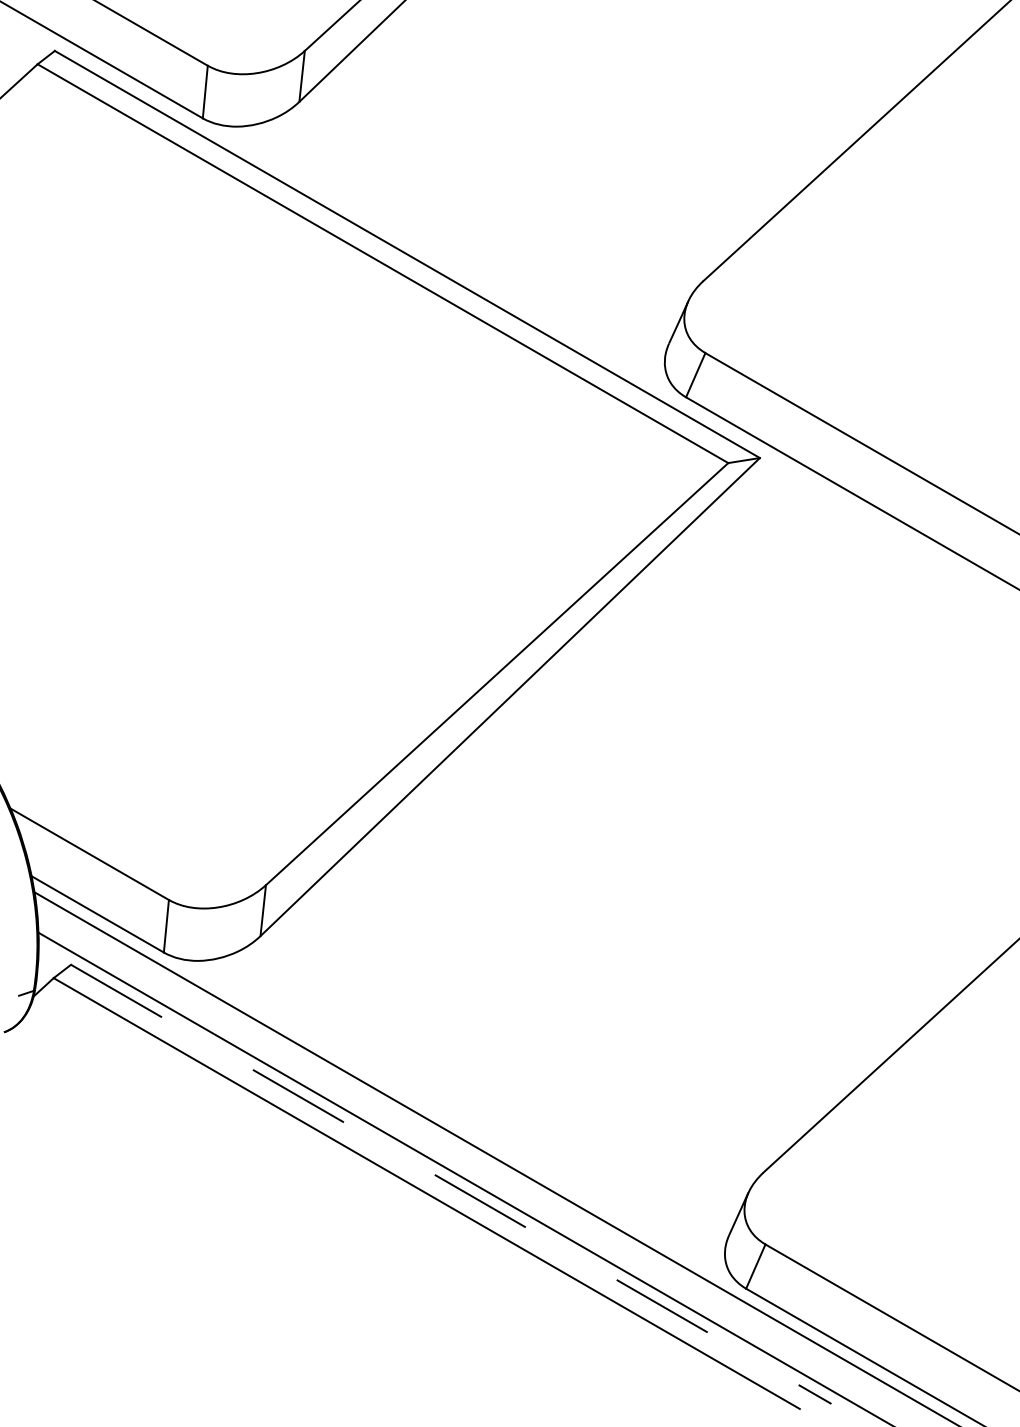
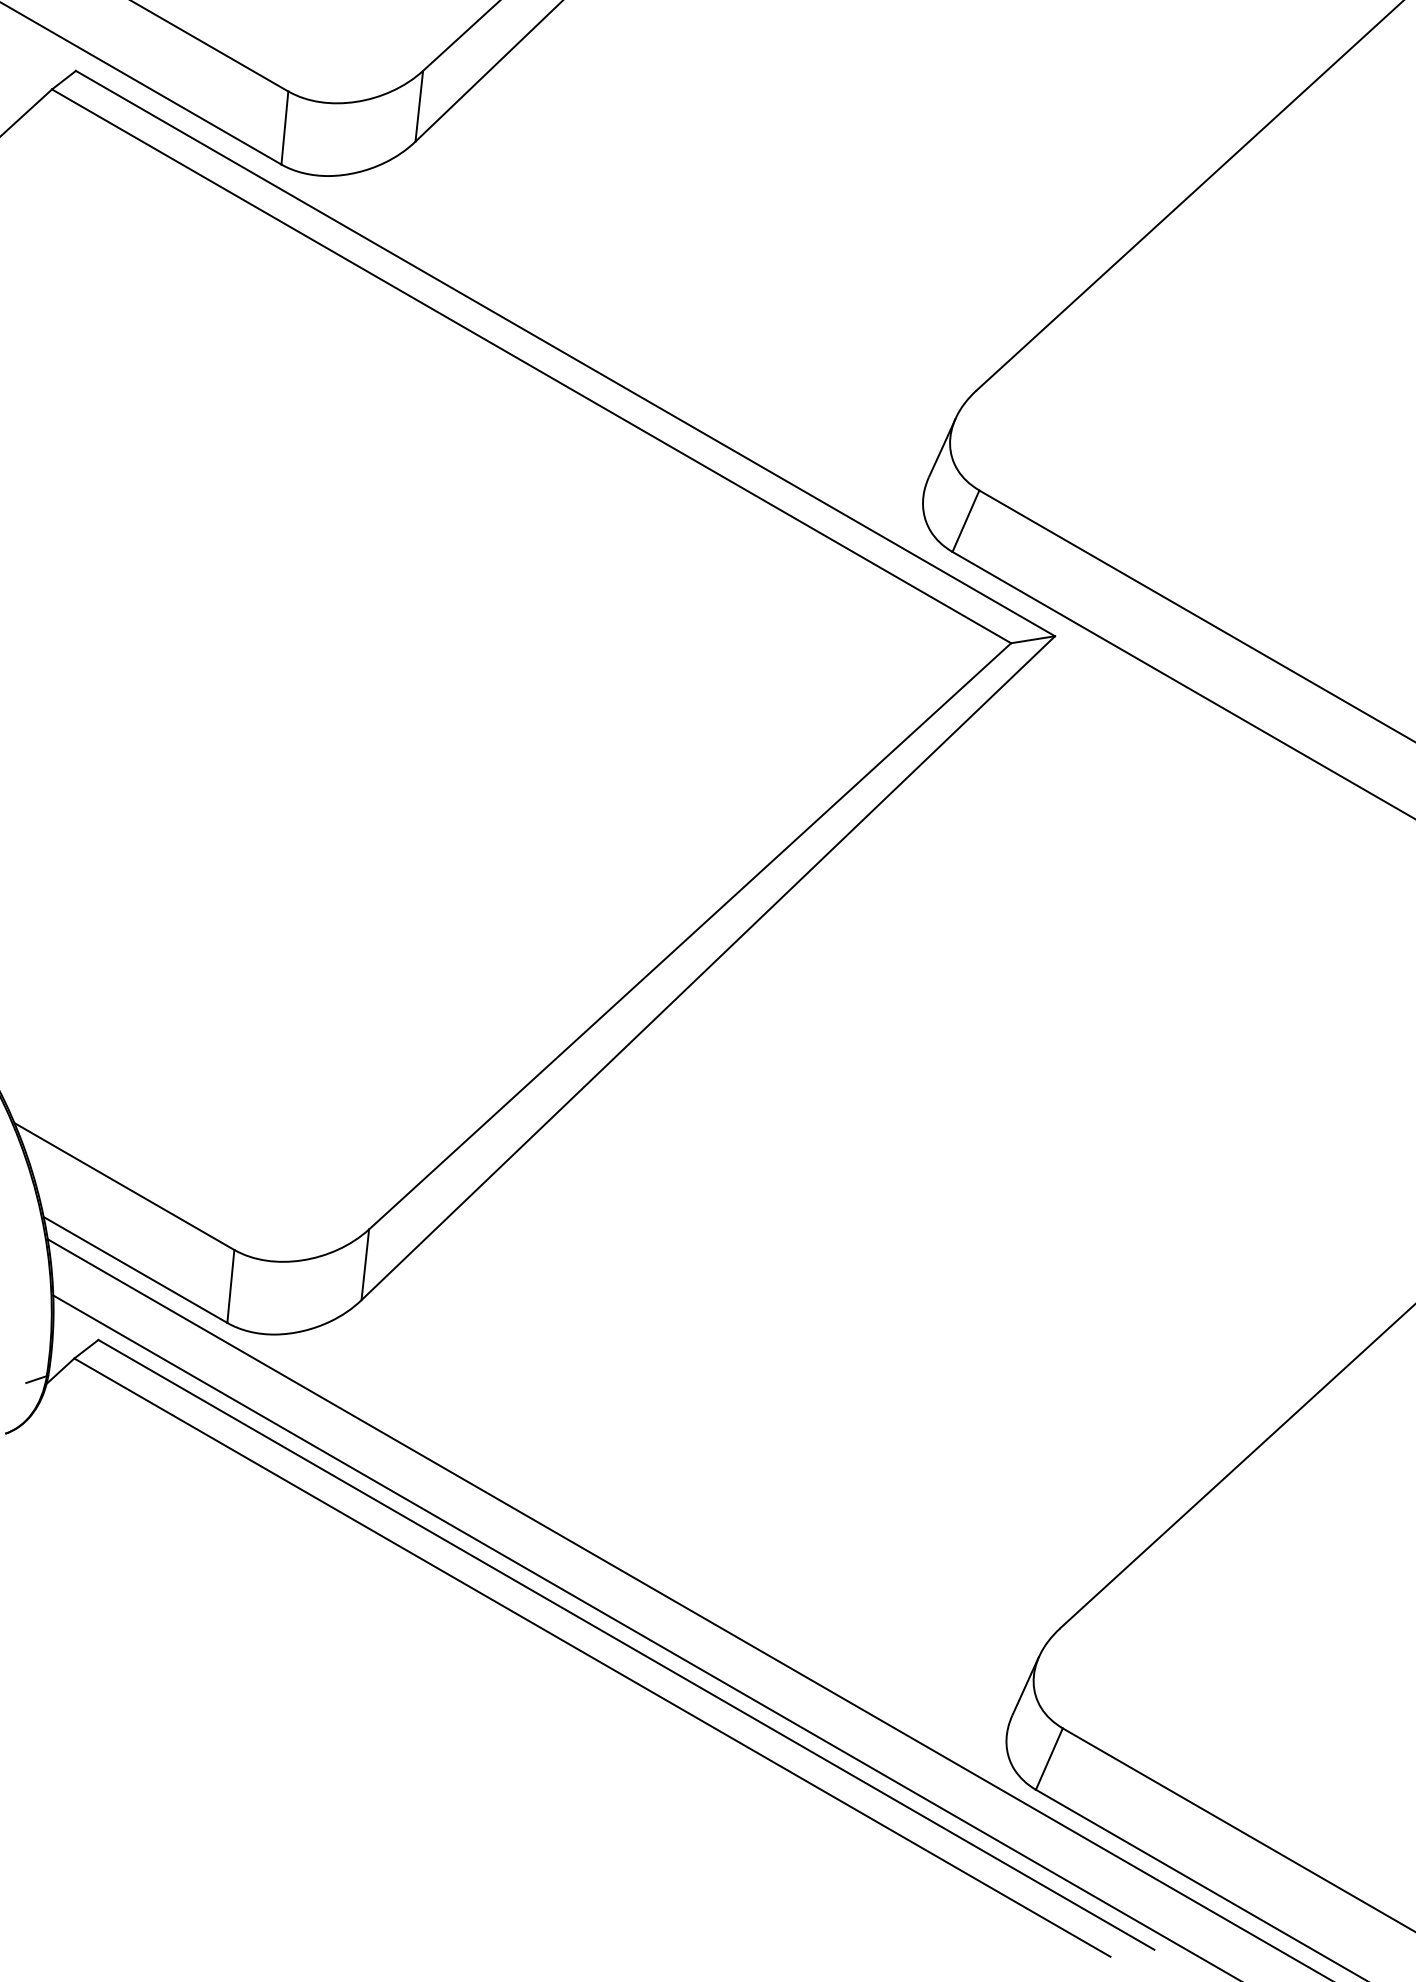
line: (451, 1184) -> (626, 1644), dashed -> solid

